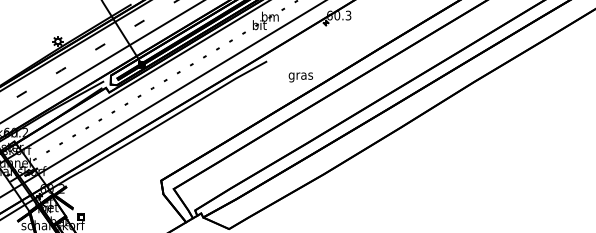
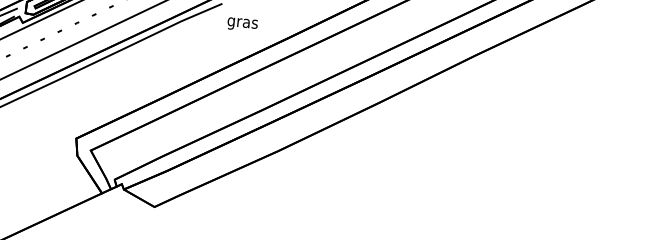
text: (300, 77) -> (242, 24), moved

